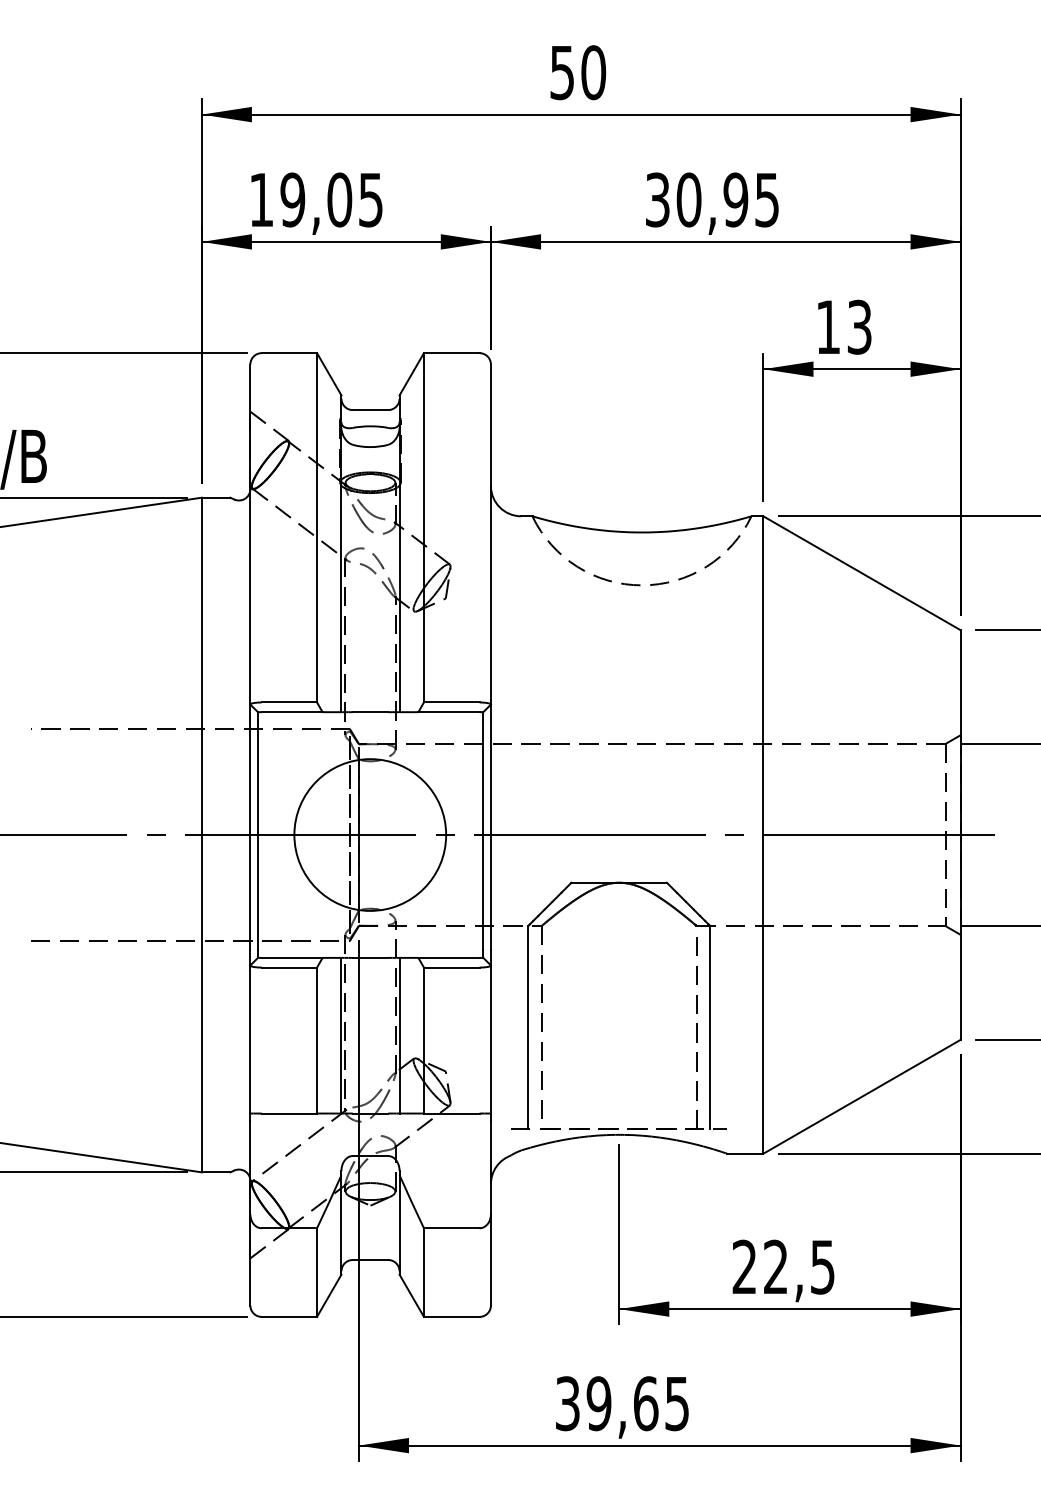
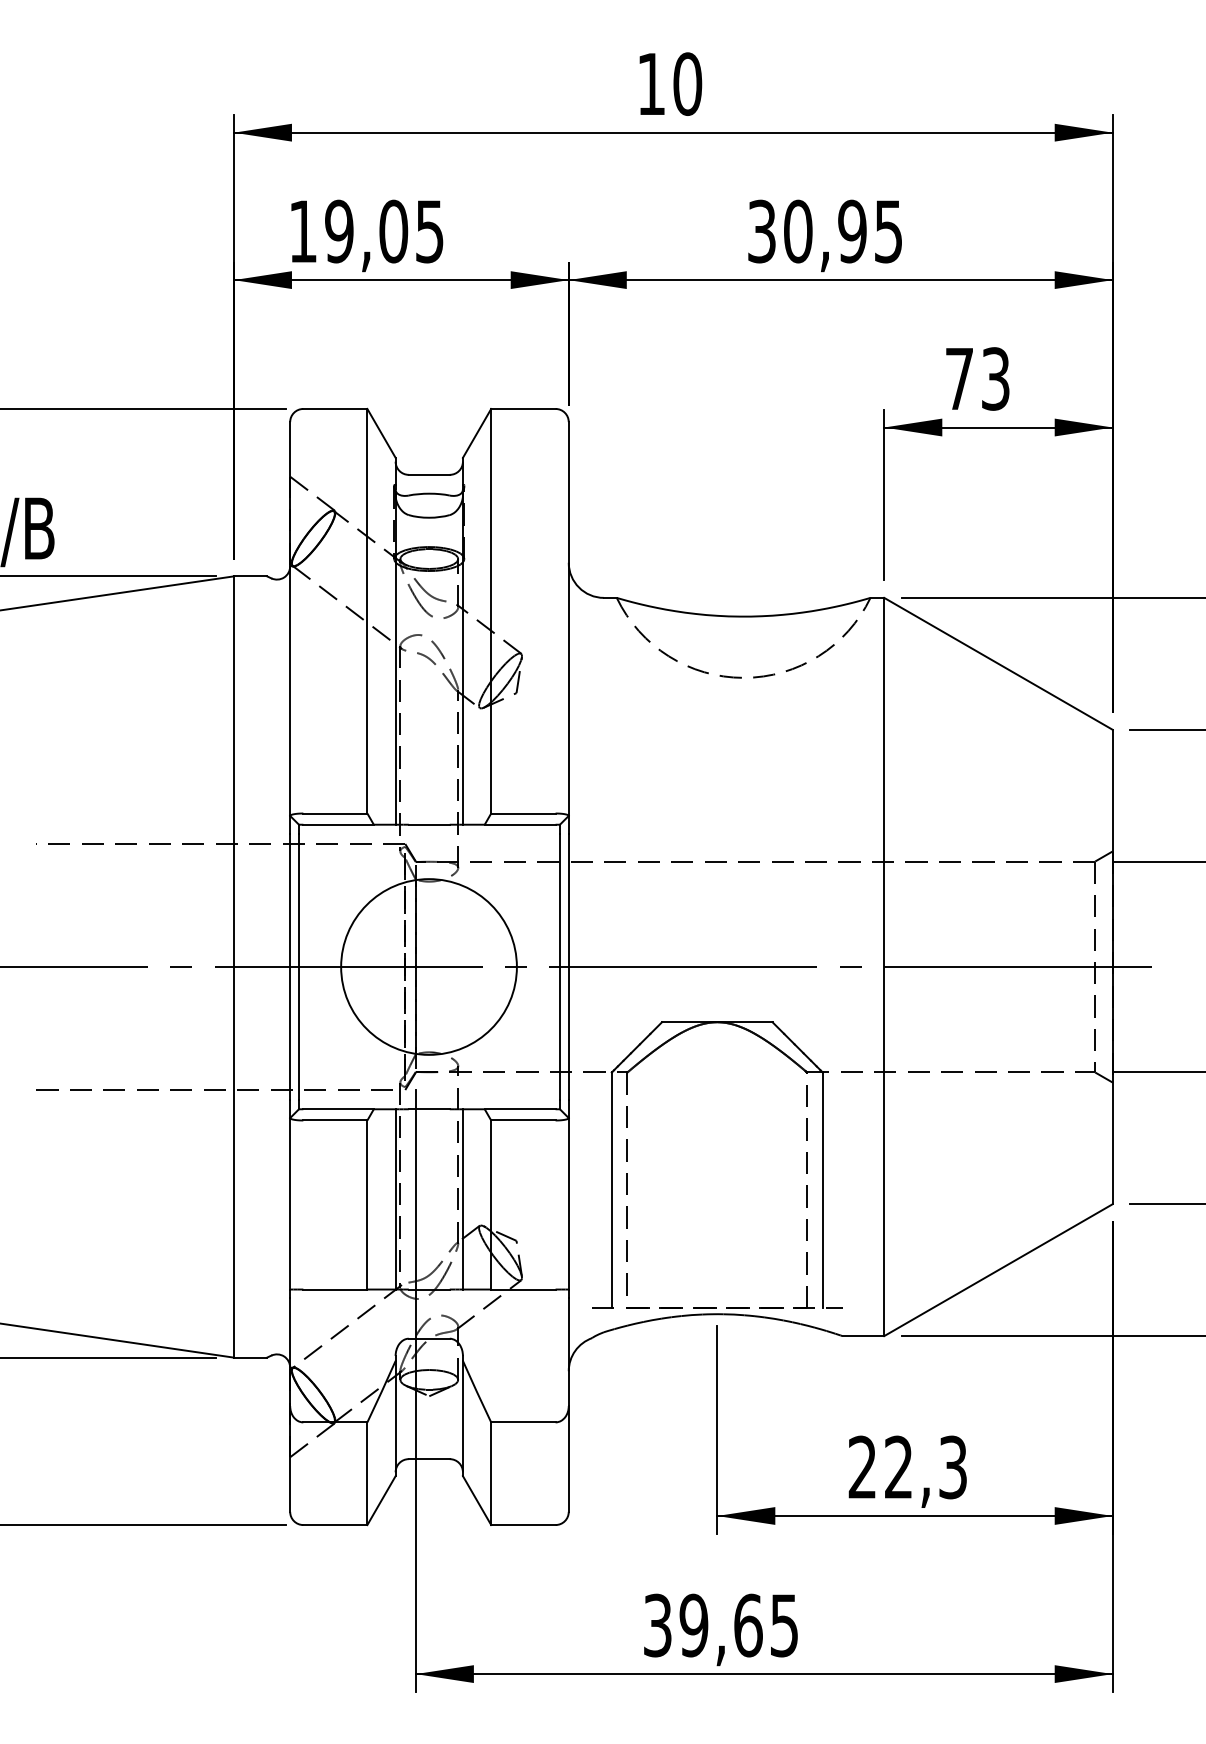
text: (562, 72) -> (651, 84), 50 -> 10
text: (828, 326) -> (959, 378), 13 -> 73
text: (822, 1266) -> (952, 1466), 22,5 -> 22,3

